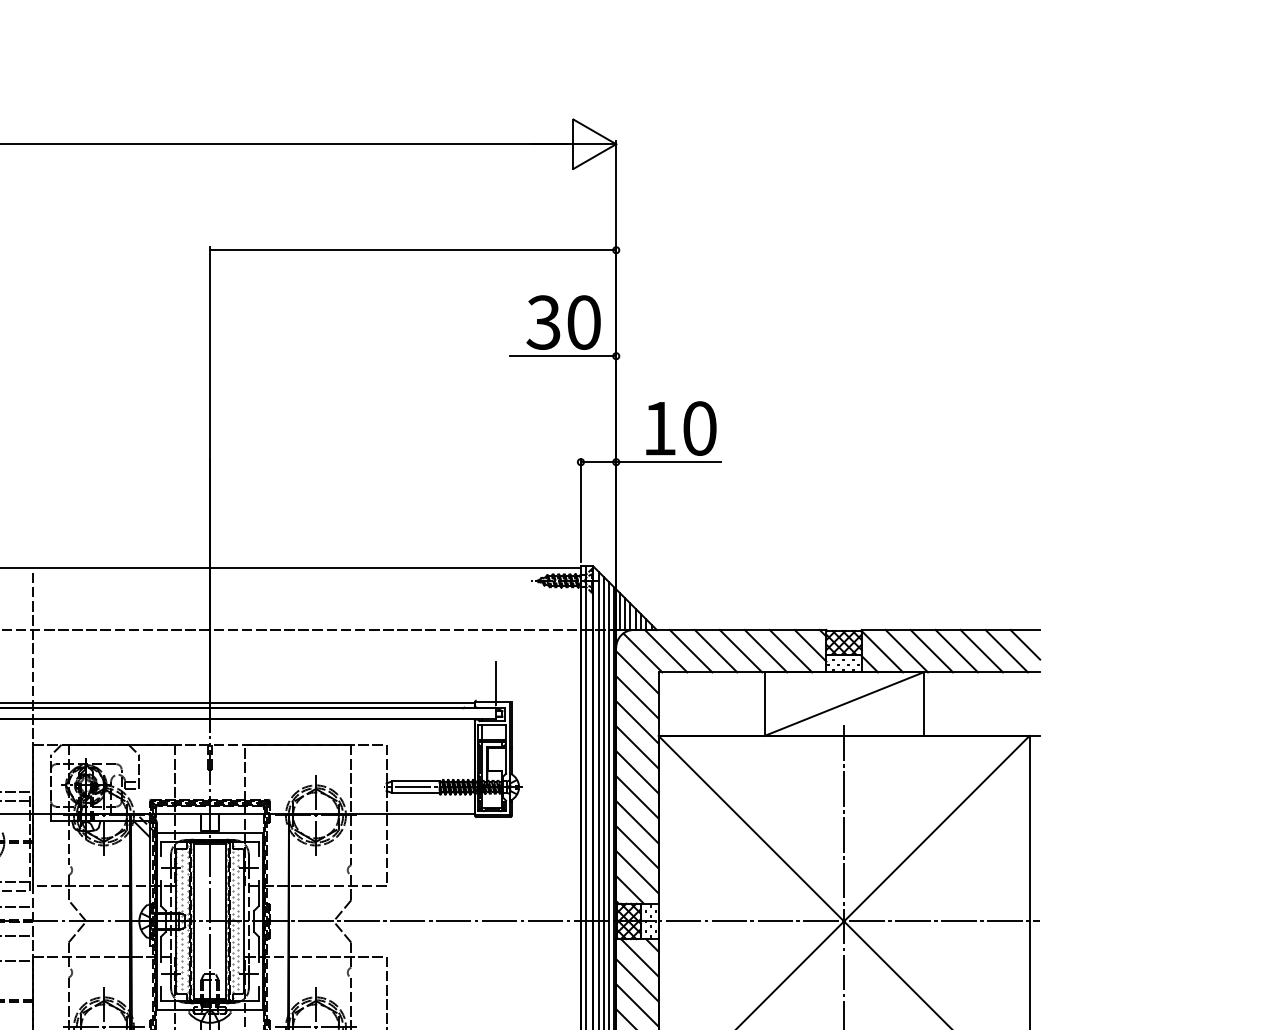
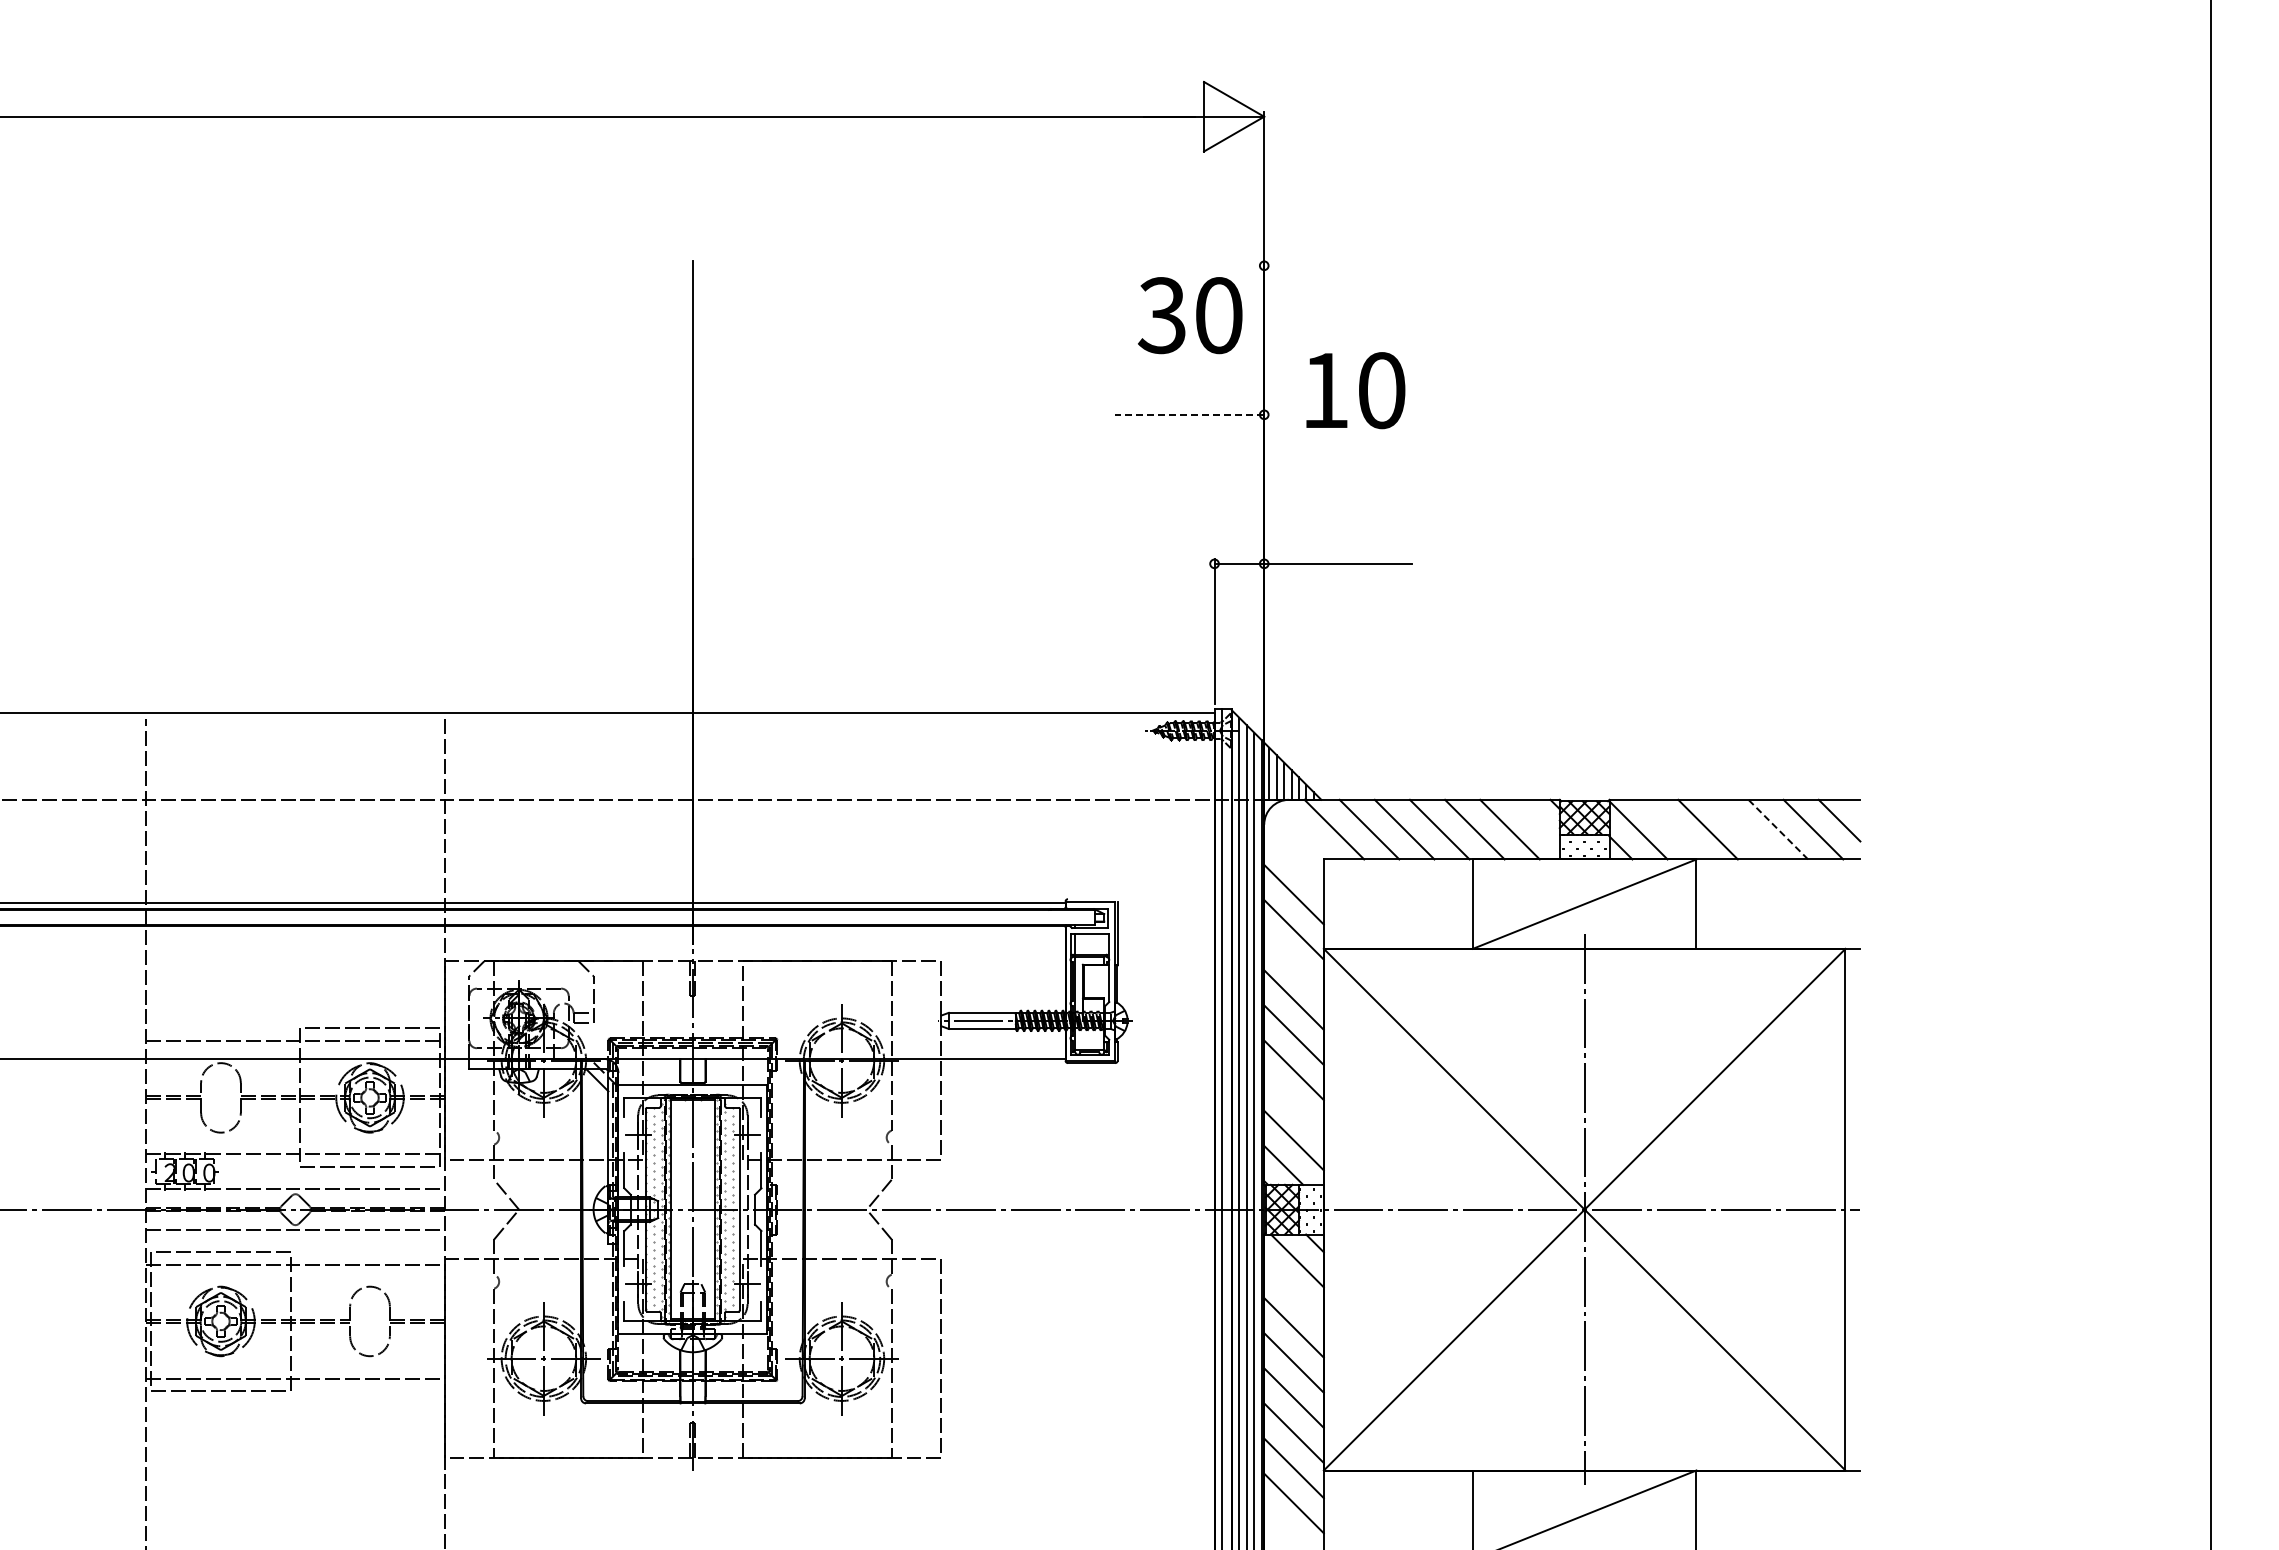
line: (413, 250) -> (978, 265), removed
text: (563, 322) -> (1190, 315), moved
line: (563, 355) -> (1189, 414), solid -> dashed
text: (681, 428) -> (1355, 390), moved
line: (810, 645) -> (1537, 821), removed
line: (906, 651) -> (1672, 829), removed
line: (957, 651) -> (1743, 829), removed
line: (981, 651) -> (1777, 829), solid -> dashed
line: (642, 652) -> (1301, 831), removed
line: (637, 672) -> (1293, 859), removed
line: (496, 683) -> (1095, 874), removed
line: (637, 747) -> (1293, 964), removed
line: (637, 847) -> (1293, 1105), removed
line: (637, 980) -> (1293, 1292), removed

